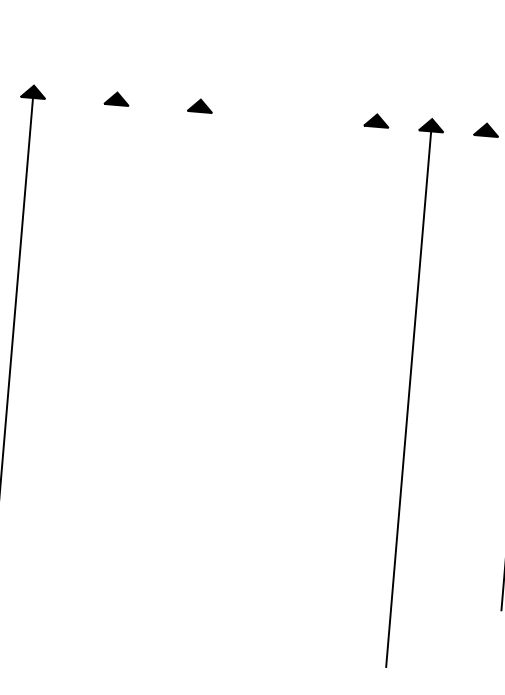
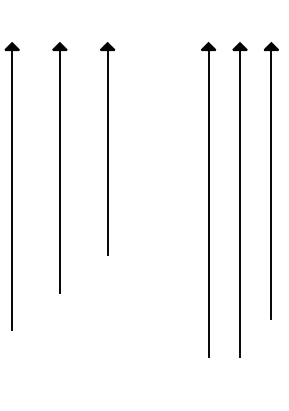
line: (184, 290) -> (107, 152), added
line: (97, 316) -> (59, 171), added
line: (466, 370) -> (271, 184), added
line: (353, 394) -> (208, 203), added

